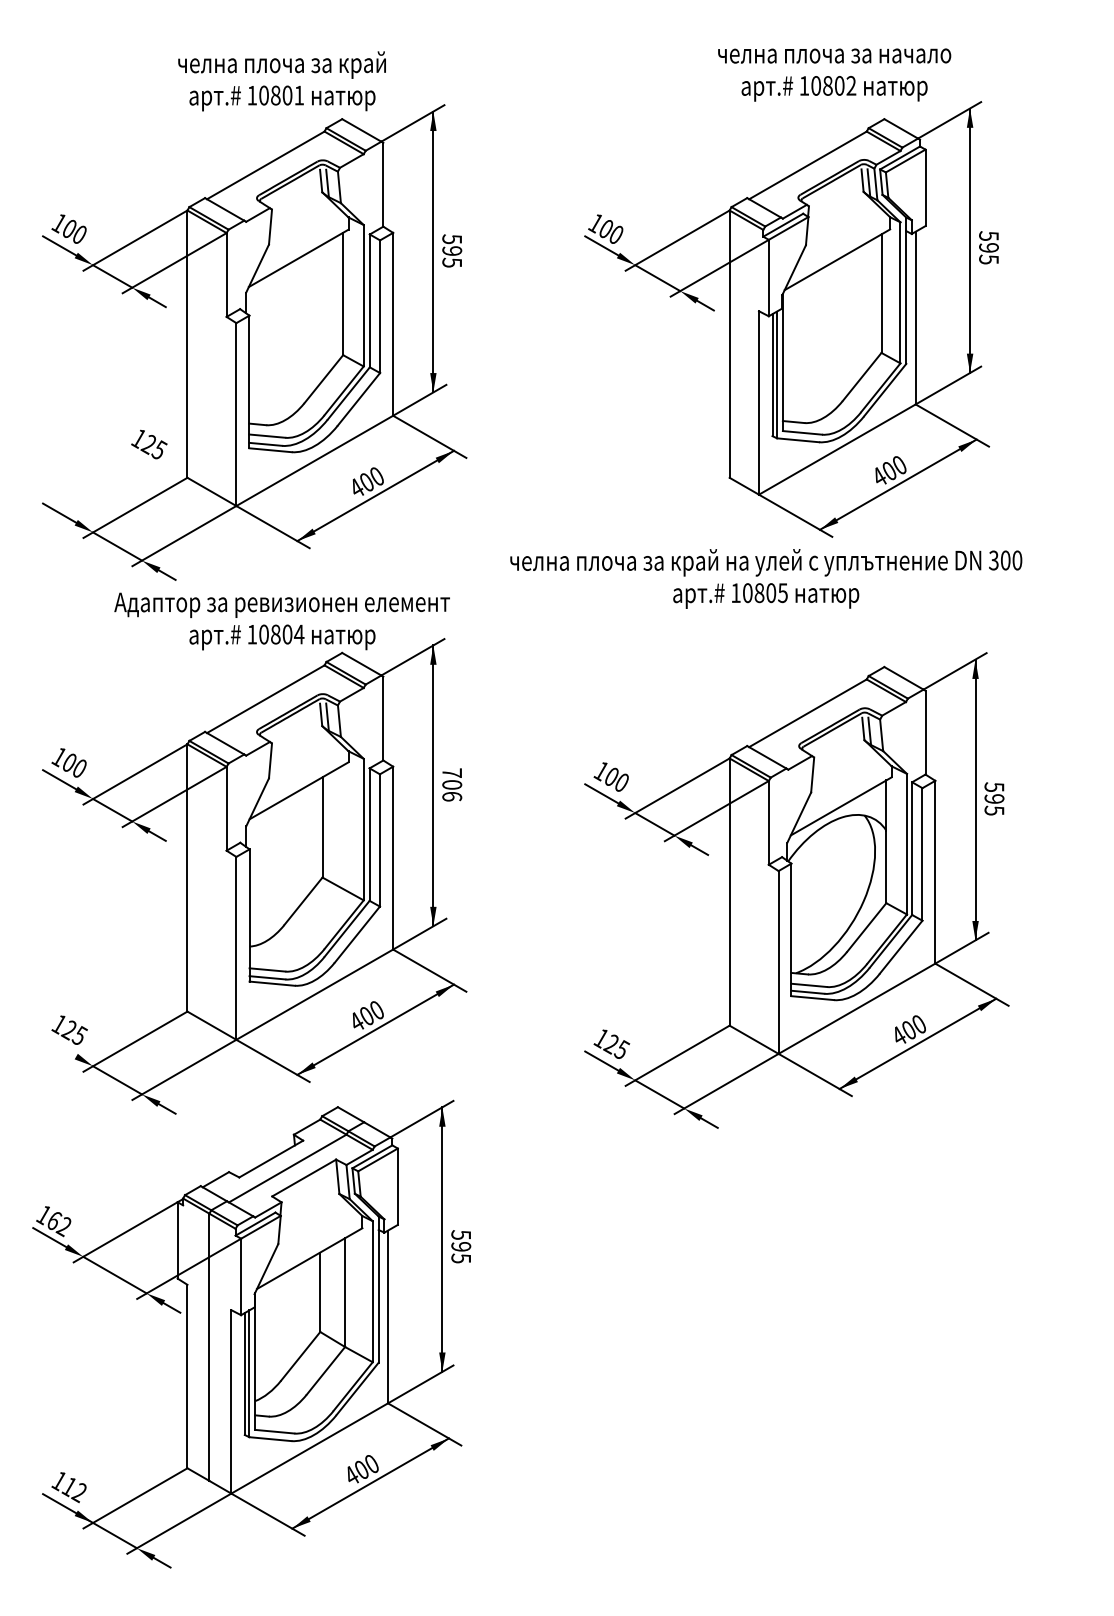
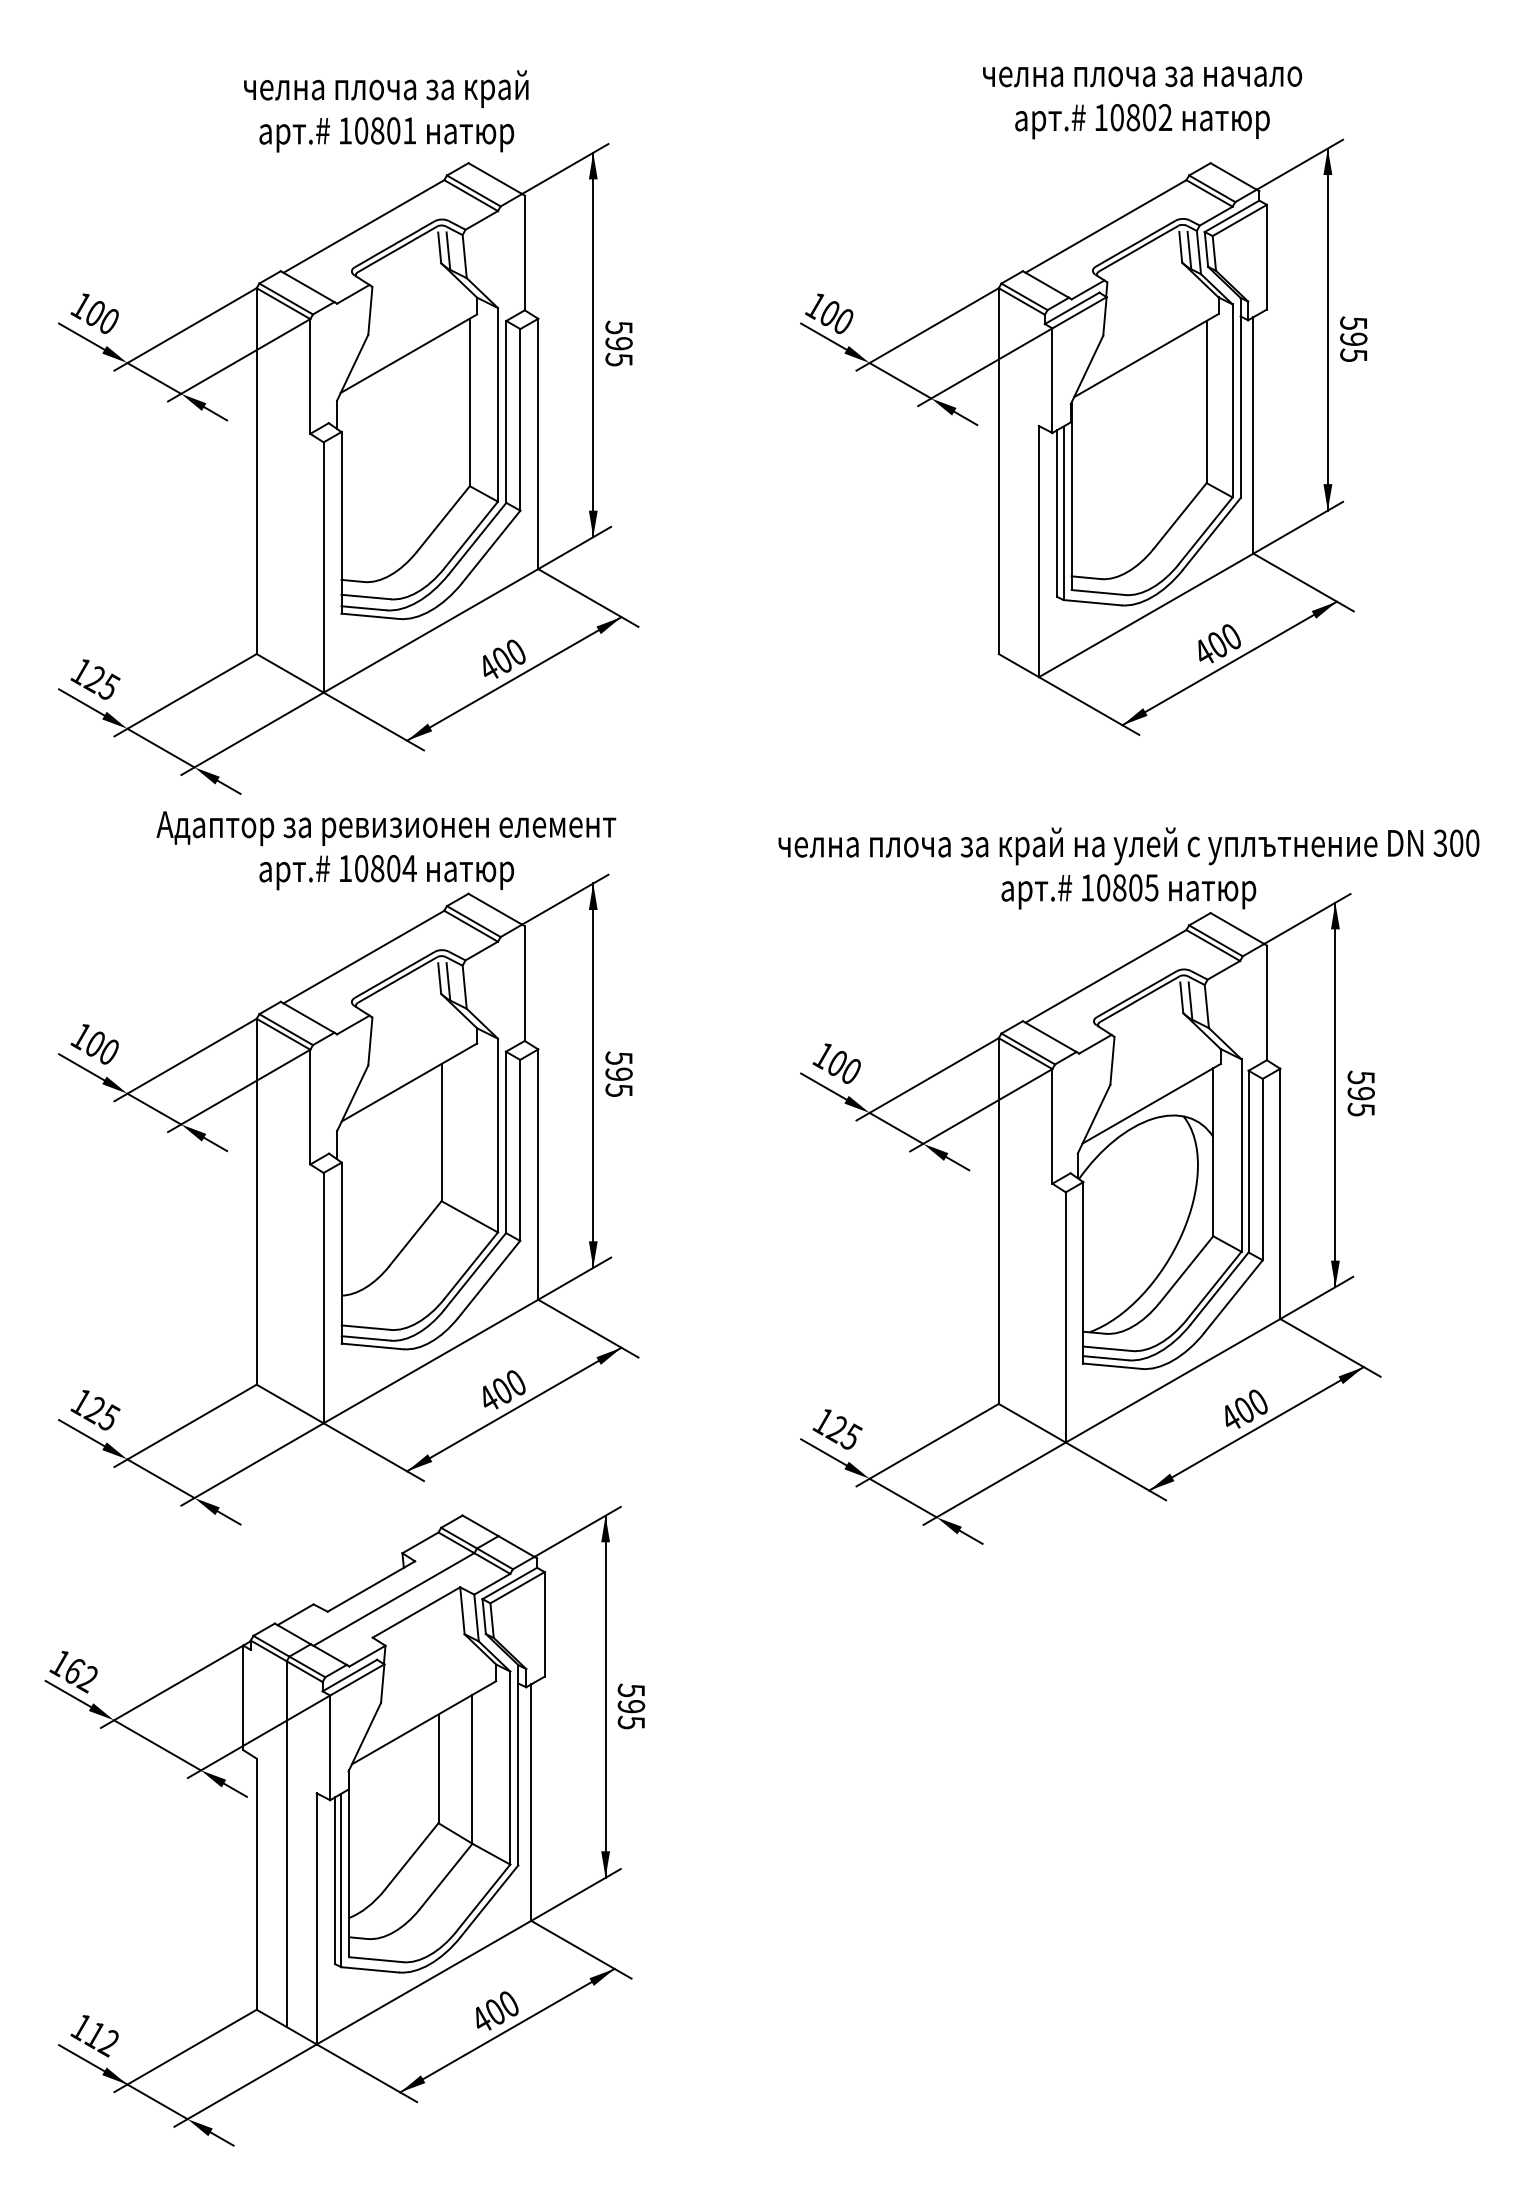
text: (149, 444) -> (95, 679), moved
text: (765, 578) -> (1128, 868), moved
text: (451, 784) -> (618, 1074), 706 -> 595
line: (59, 1047) -> (81, 1433), added

